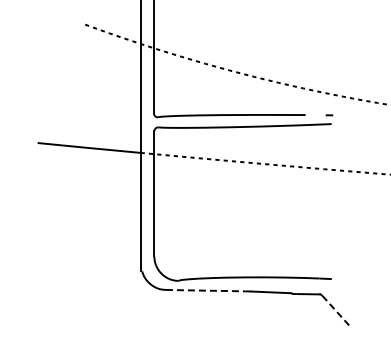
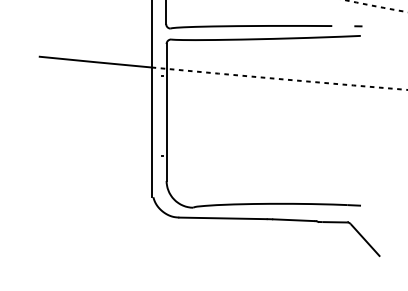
line: (205, 290) -> (222, 218), dashed -> solid
line: (335, 310) -> (365, 240), dashed -> solid

